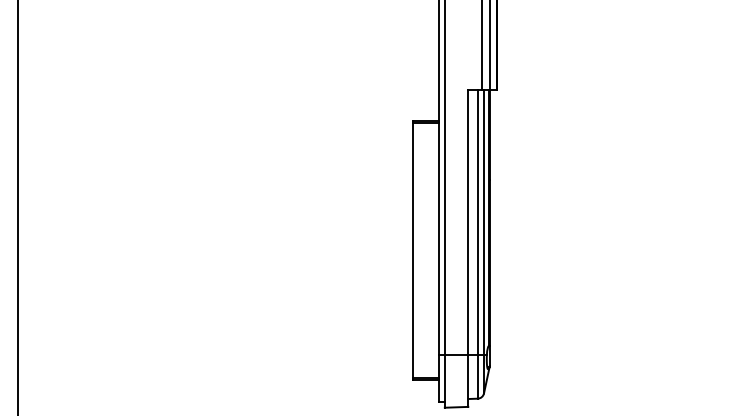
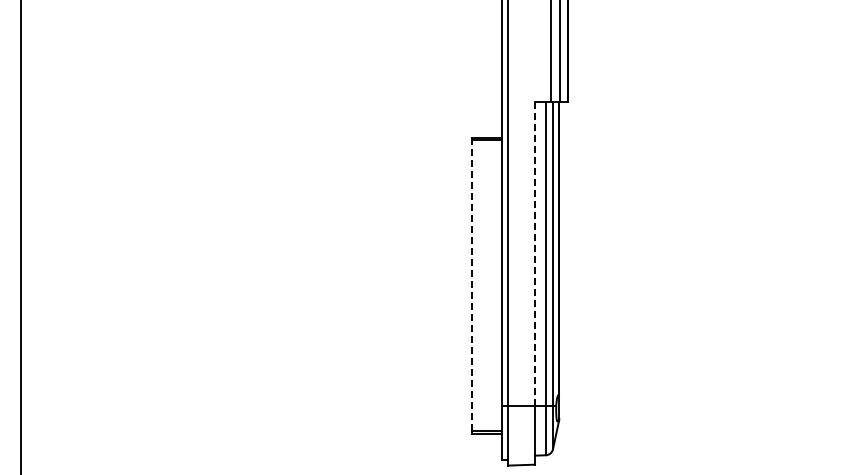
line: (468, 222) -> (535, 254), solid -> dashed
line: (412, 250) -> (471, 285), solid -> dashed

